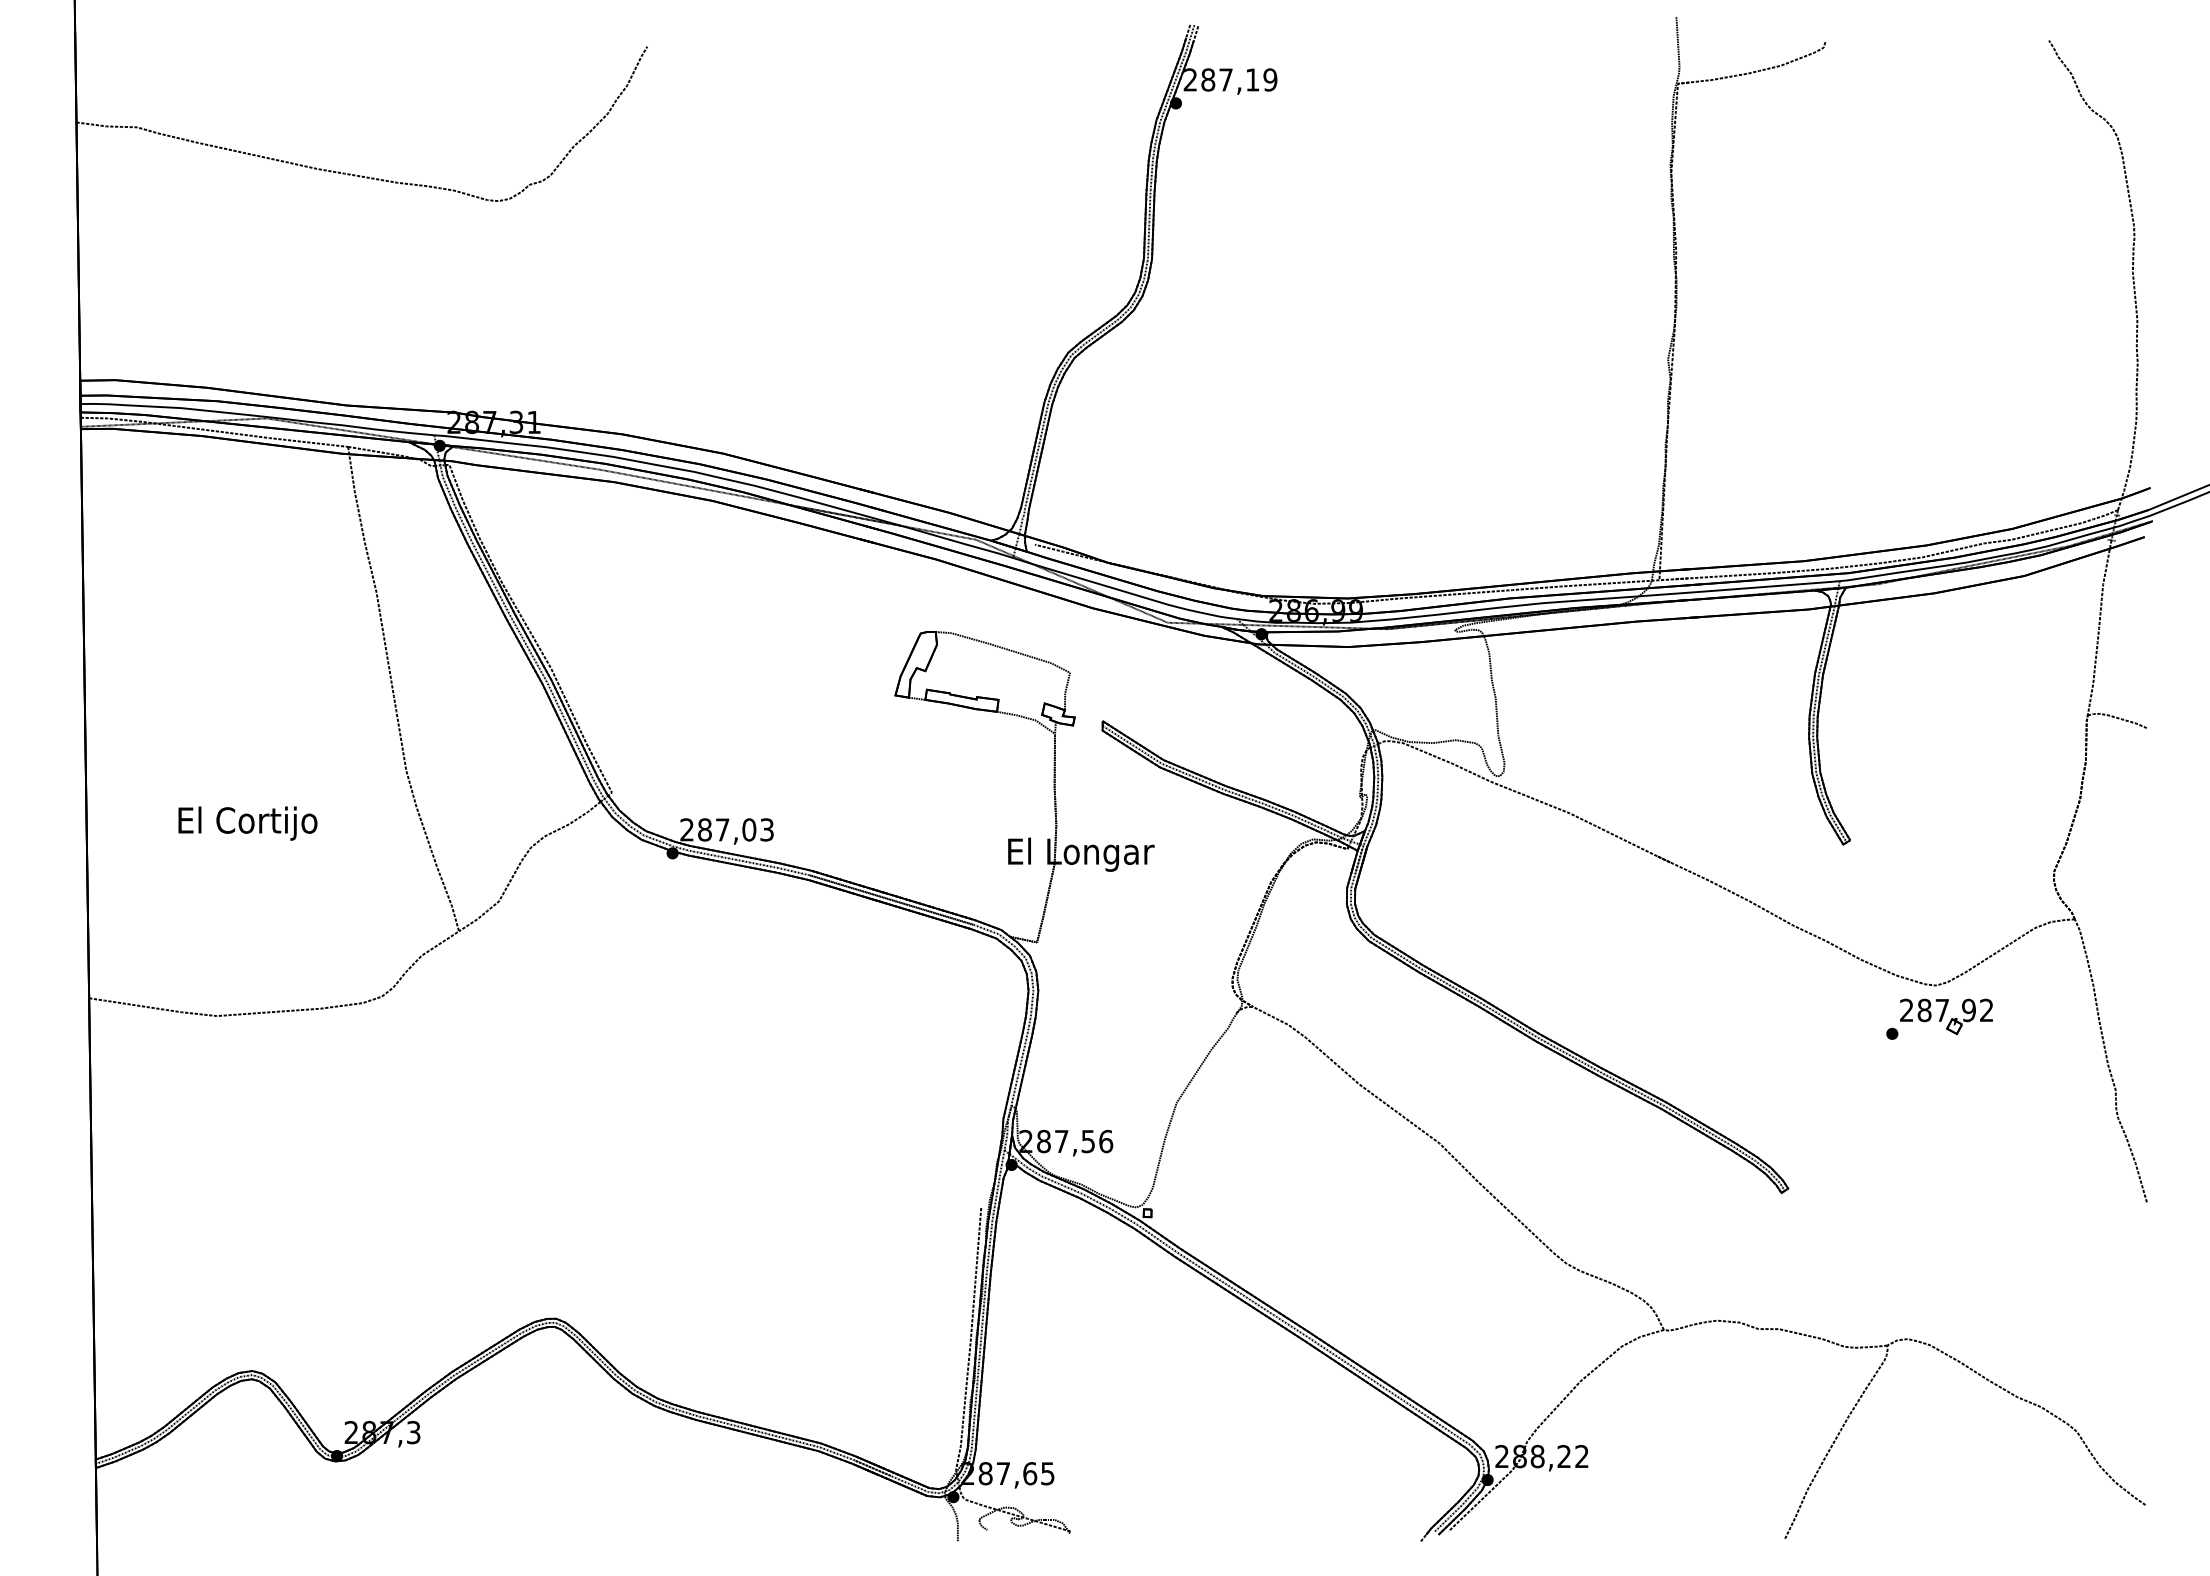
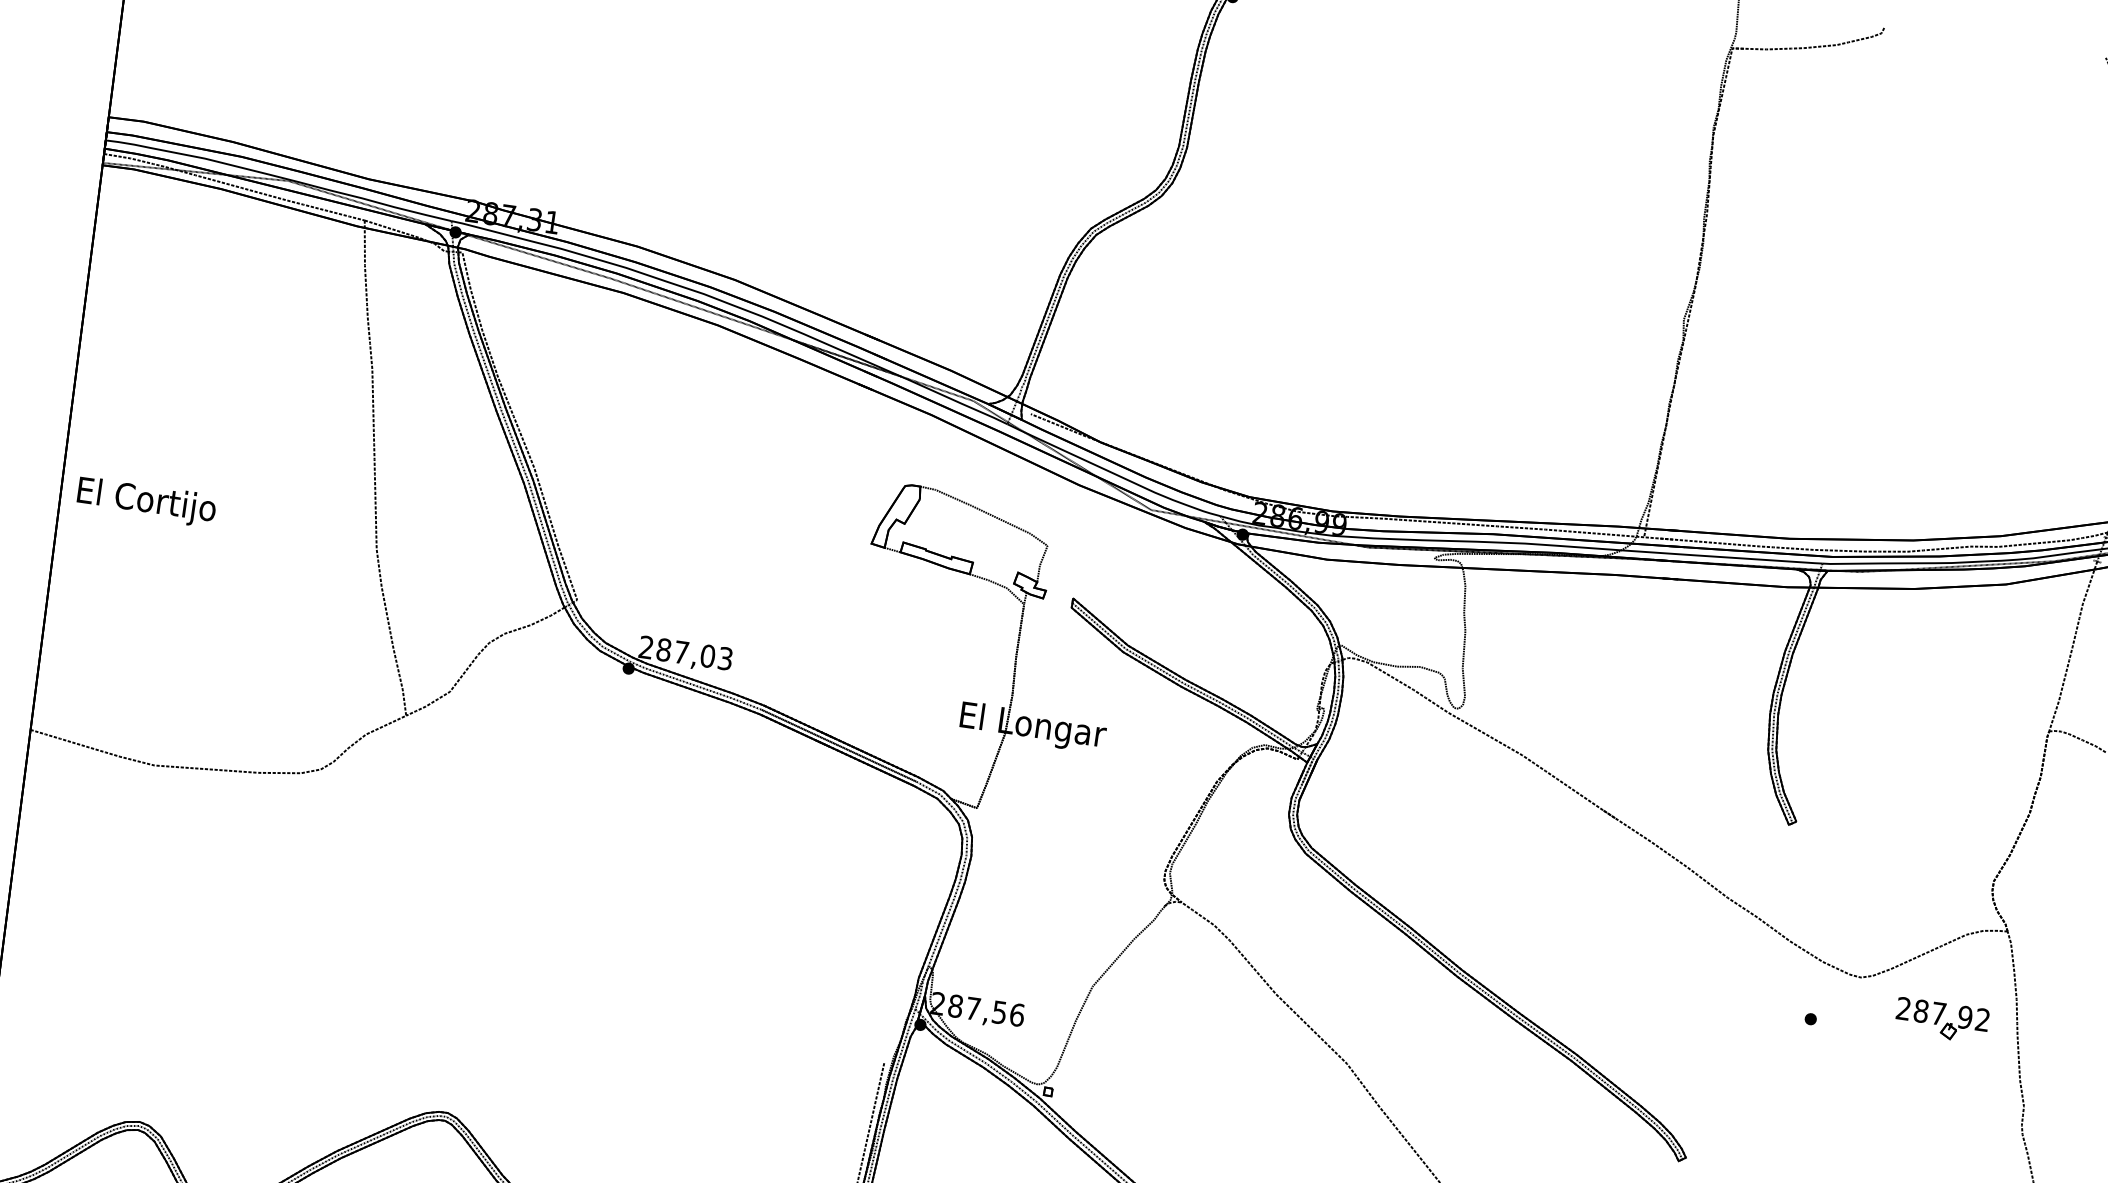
text: (247, 823) -> (146, 502), moved
part: (1946, 1016) -> (1942, 1020), moved

